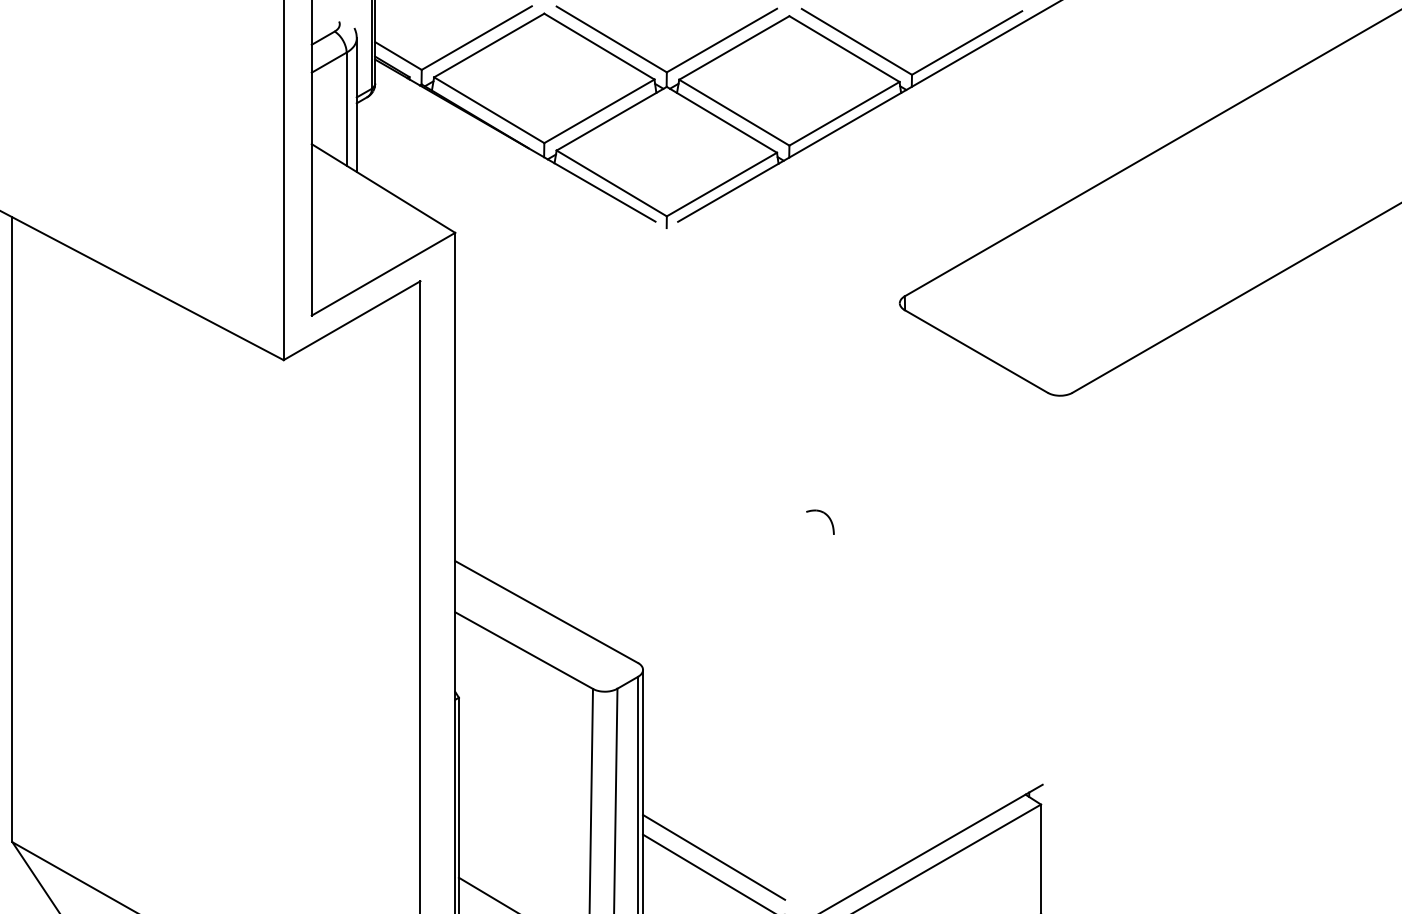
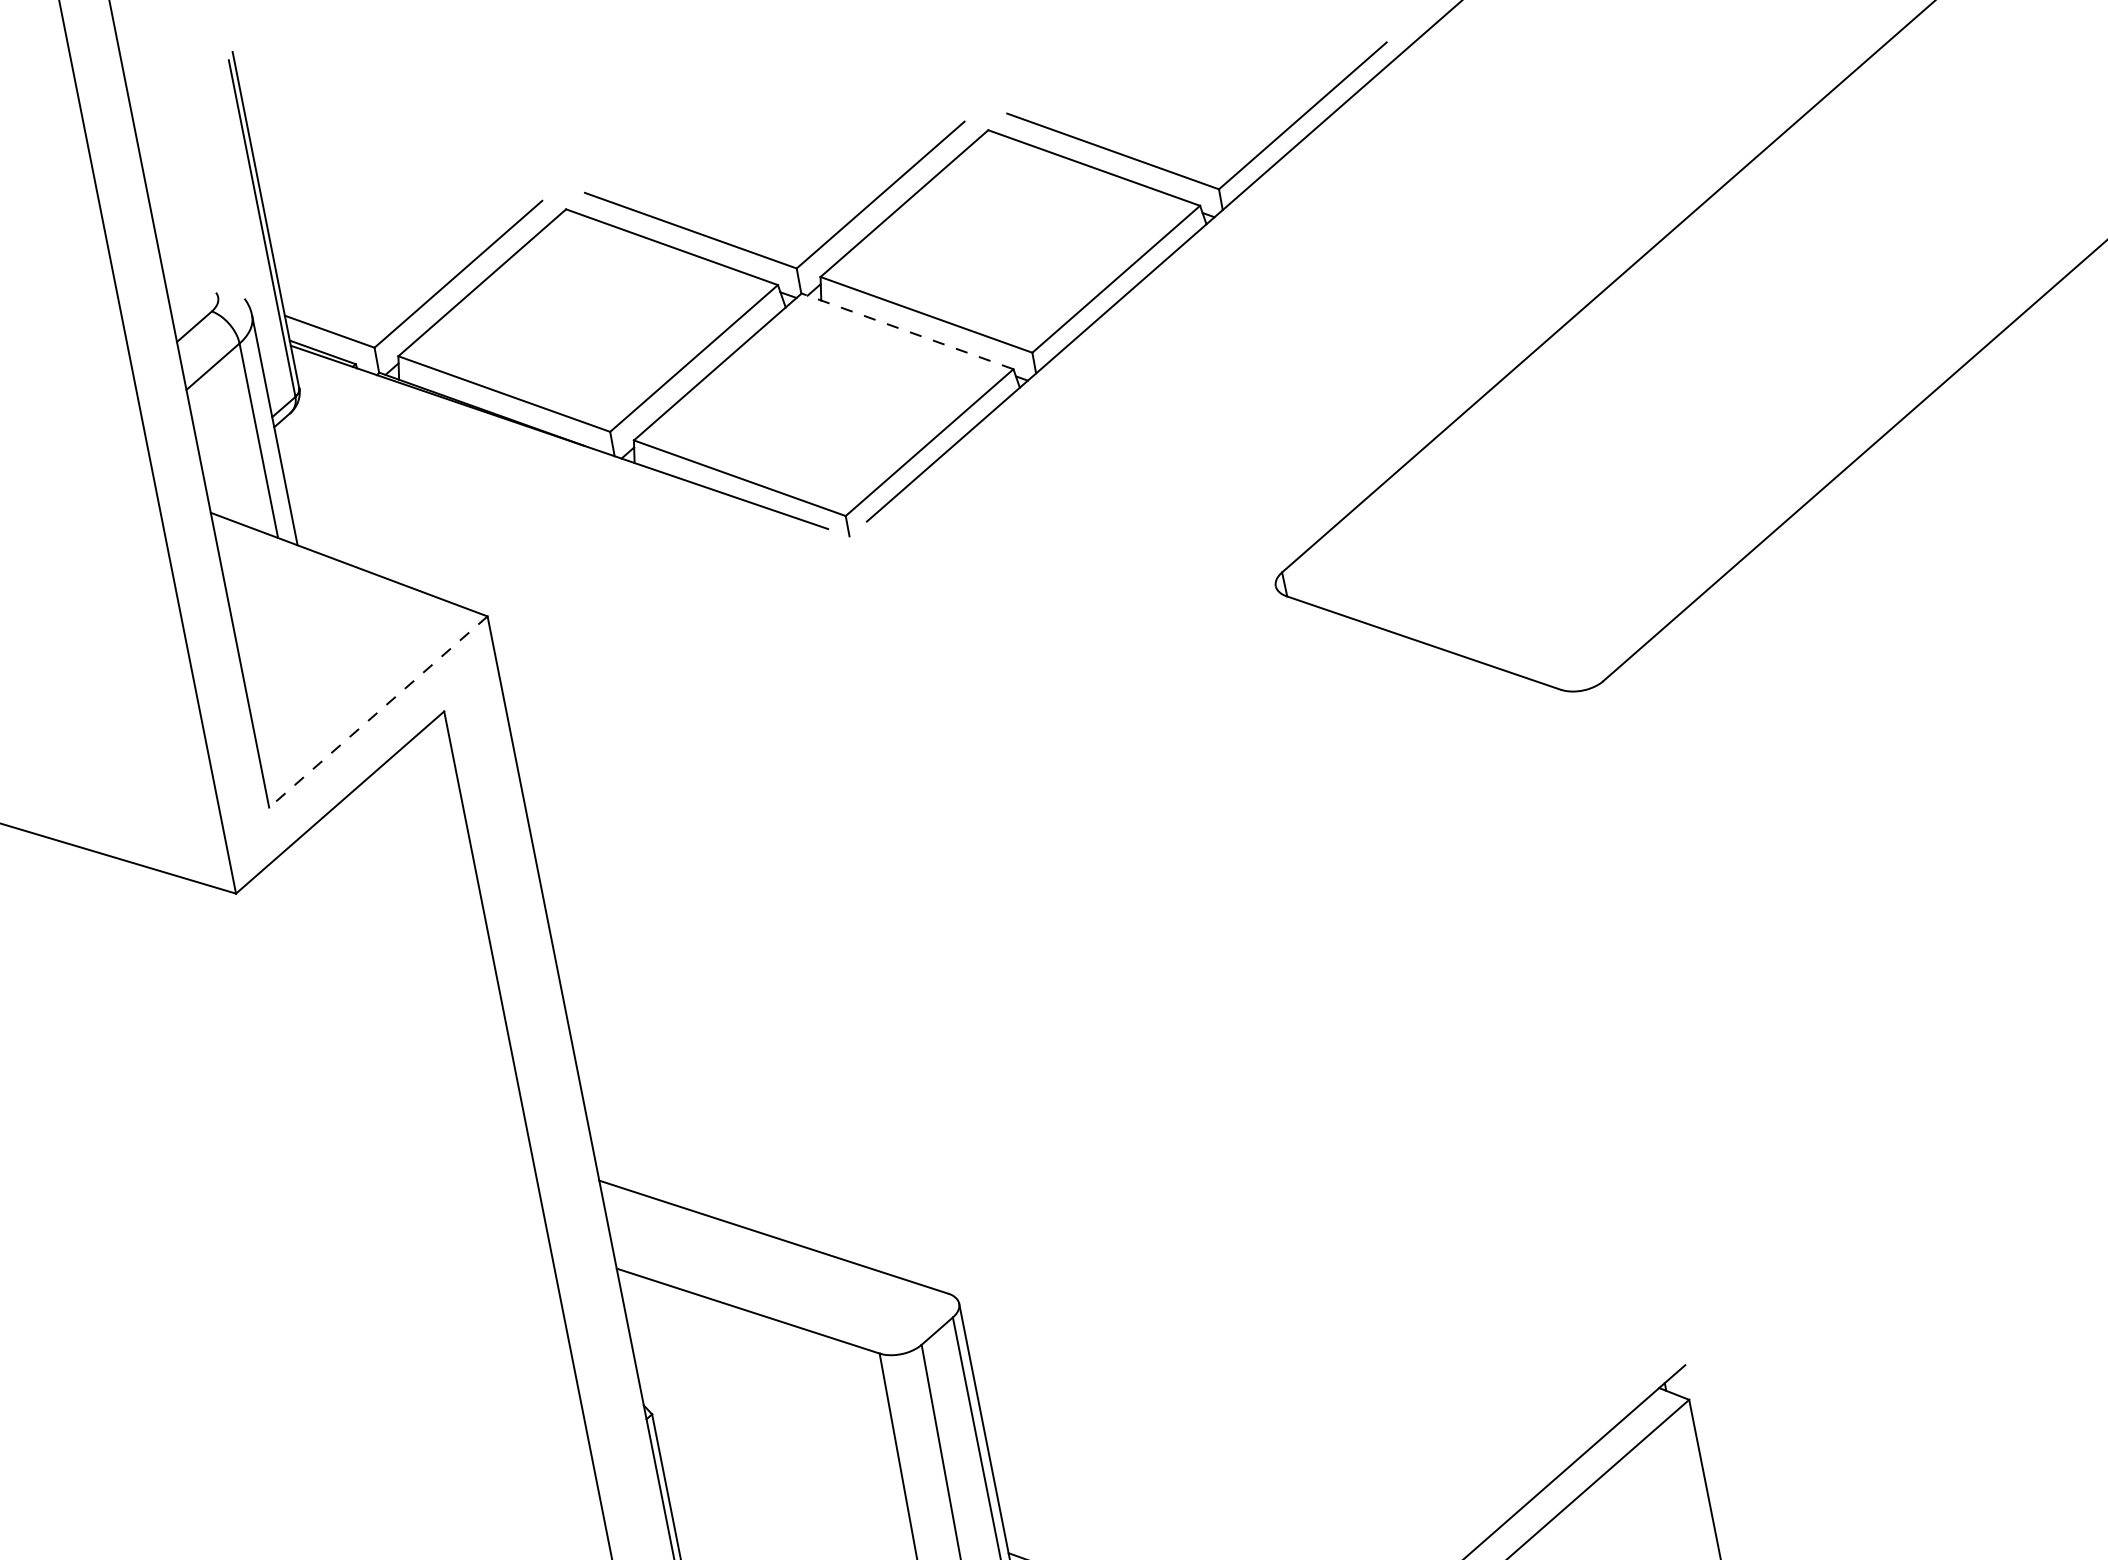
line: (721, 119) -> (906, 330), solid -> dashed
line: (383, 274) -> (378, 712), solid -> dashed
part: (825, 515) -> (1220, 976), removed

